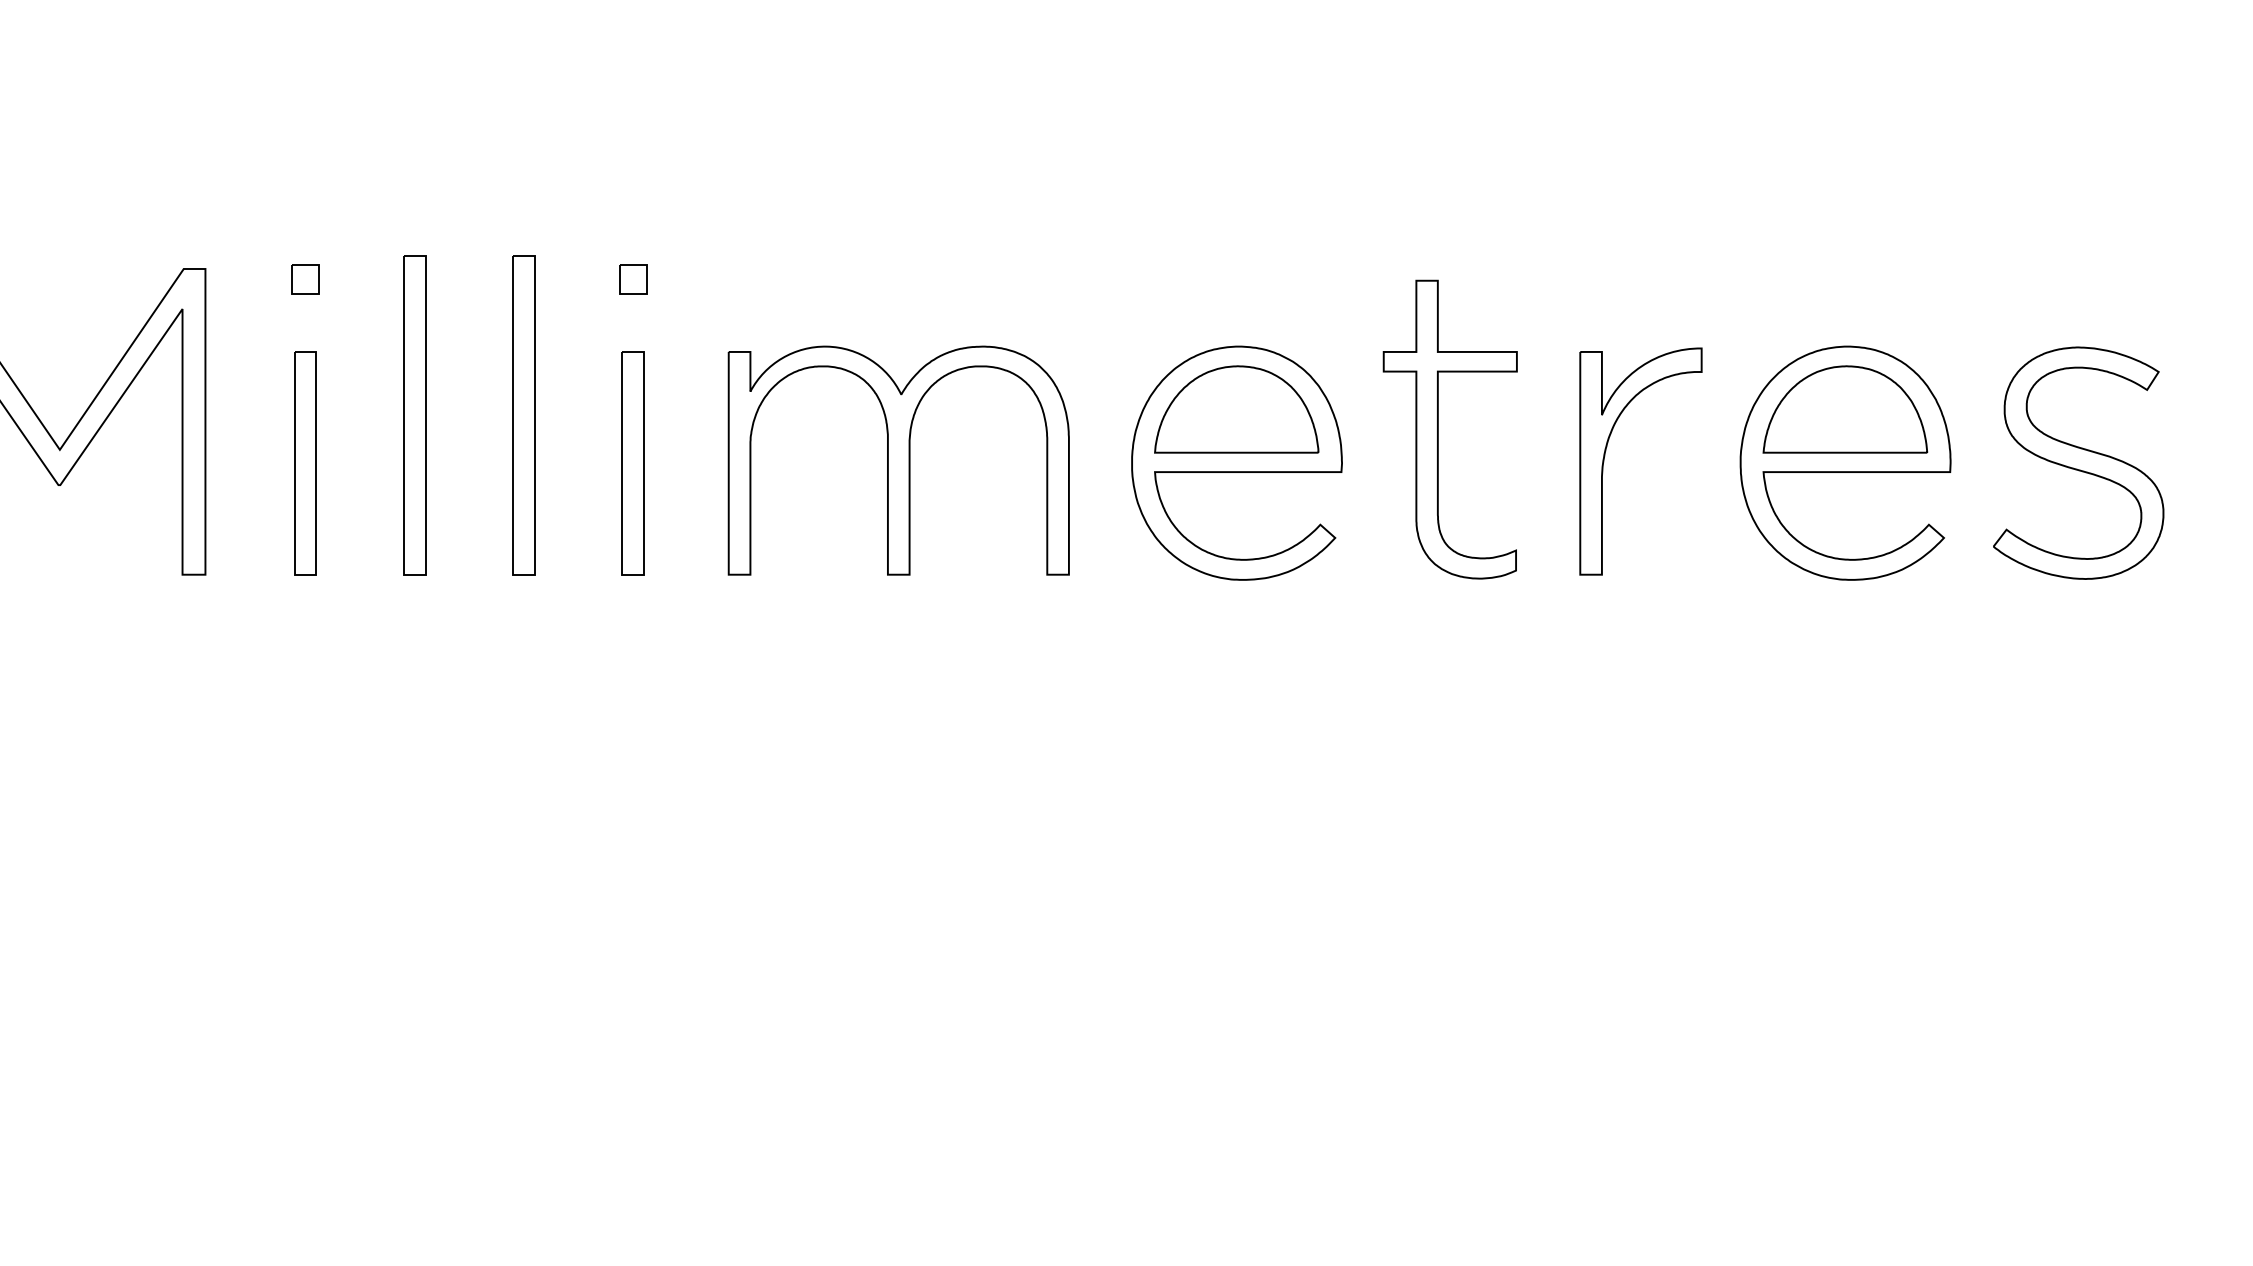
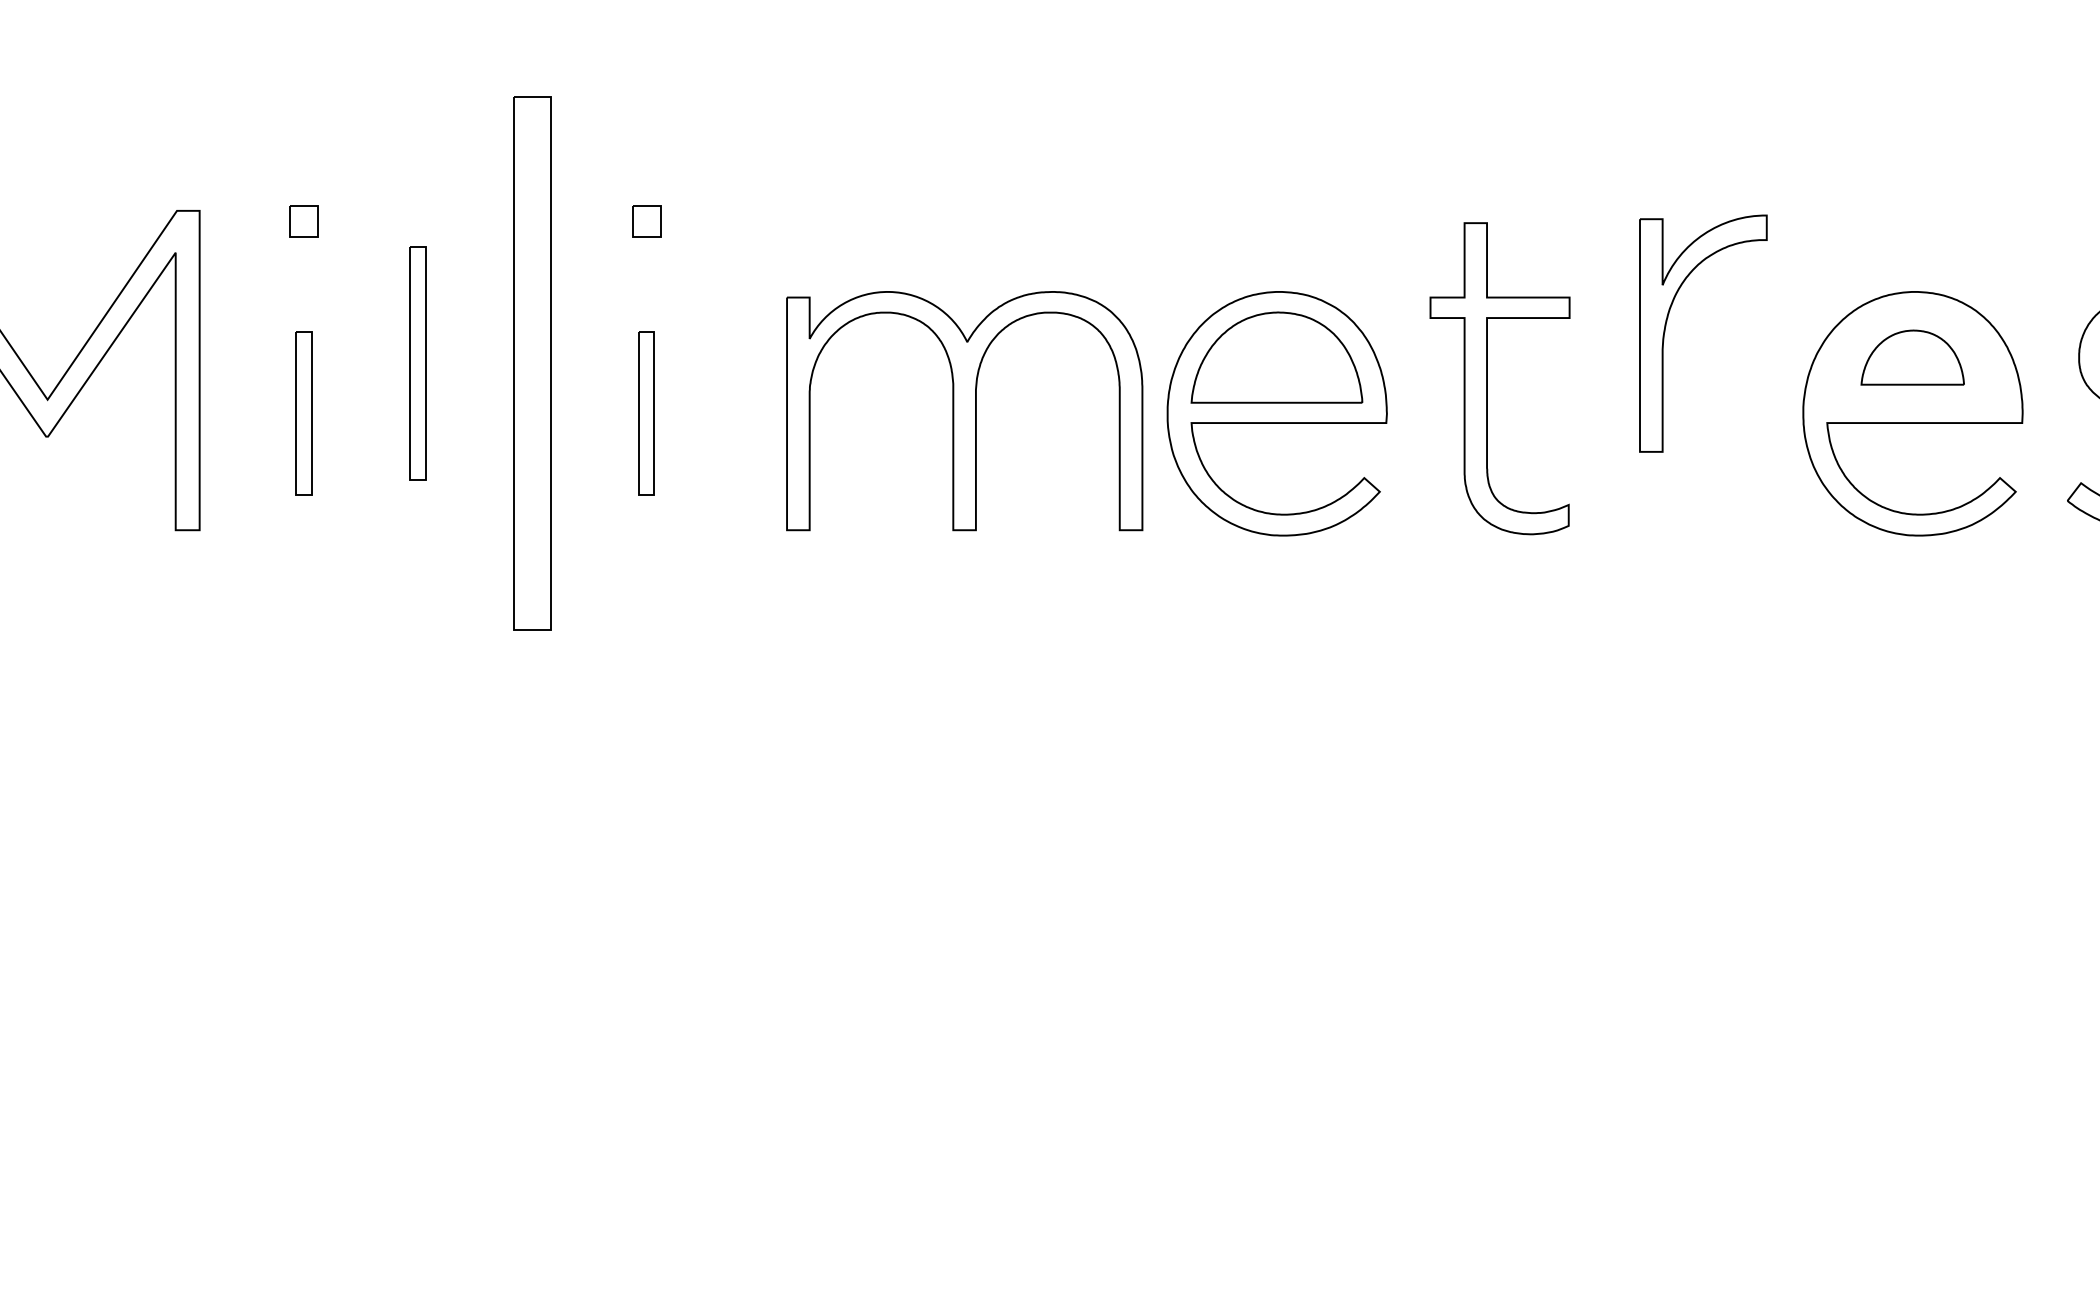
part: (1845, 409) -> (1912, 357), size x0.6
part: (414, 415) -> (418, 363), size x0.7
part: (523, 415) -> (531, 363), size x1.6
part: (1605, 456) -> (1666, 328), moved
part: (898, 460) -> (964, 410), moved
part: (305, 463) -> (304, 414), size x0.7
part: (632, 463) -> (645, 414), size x0.7

